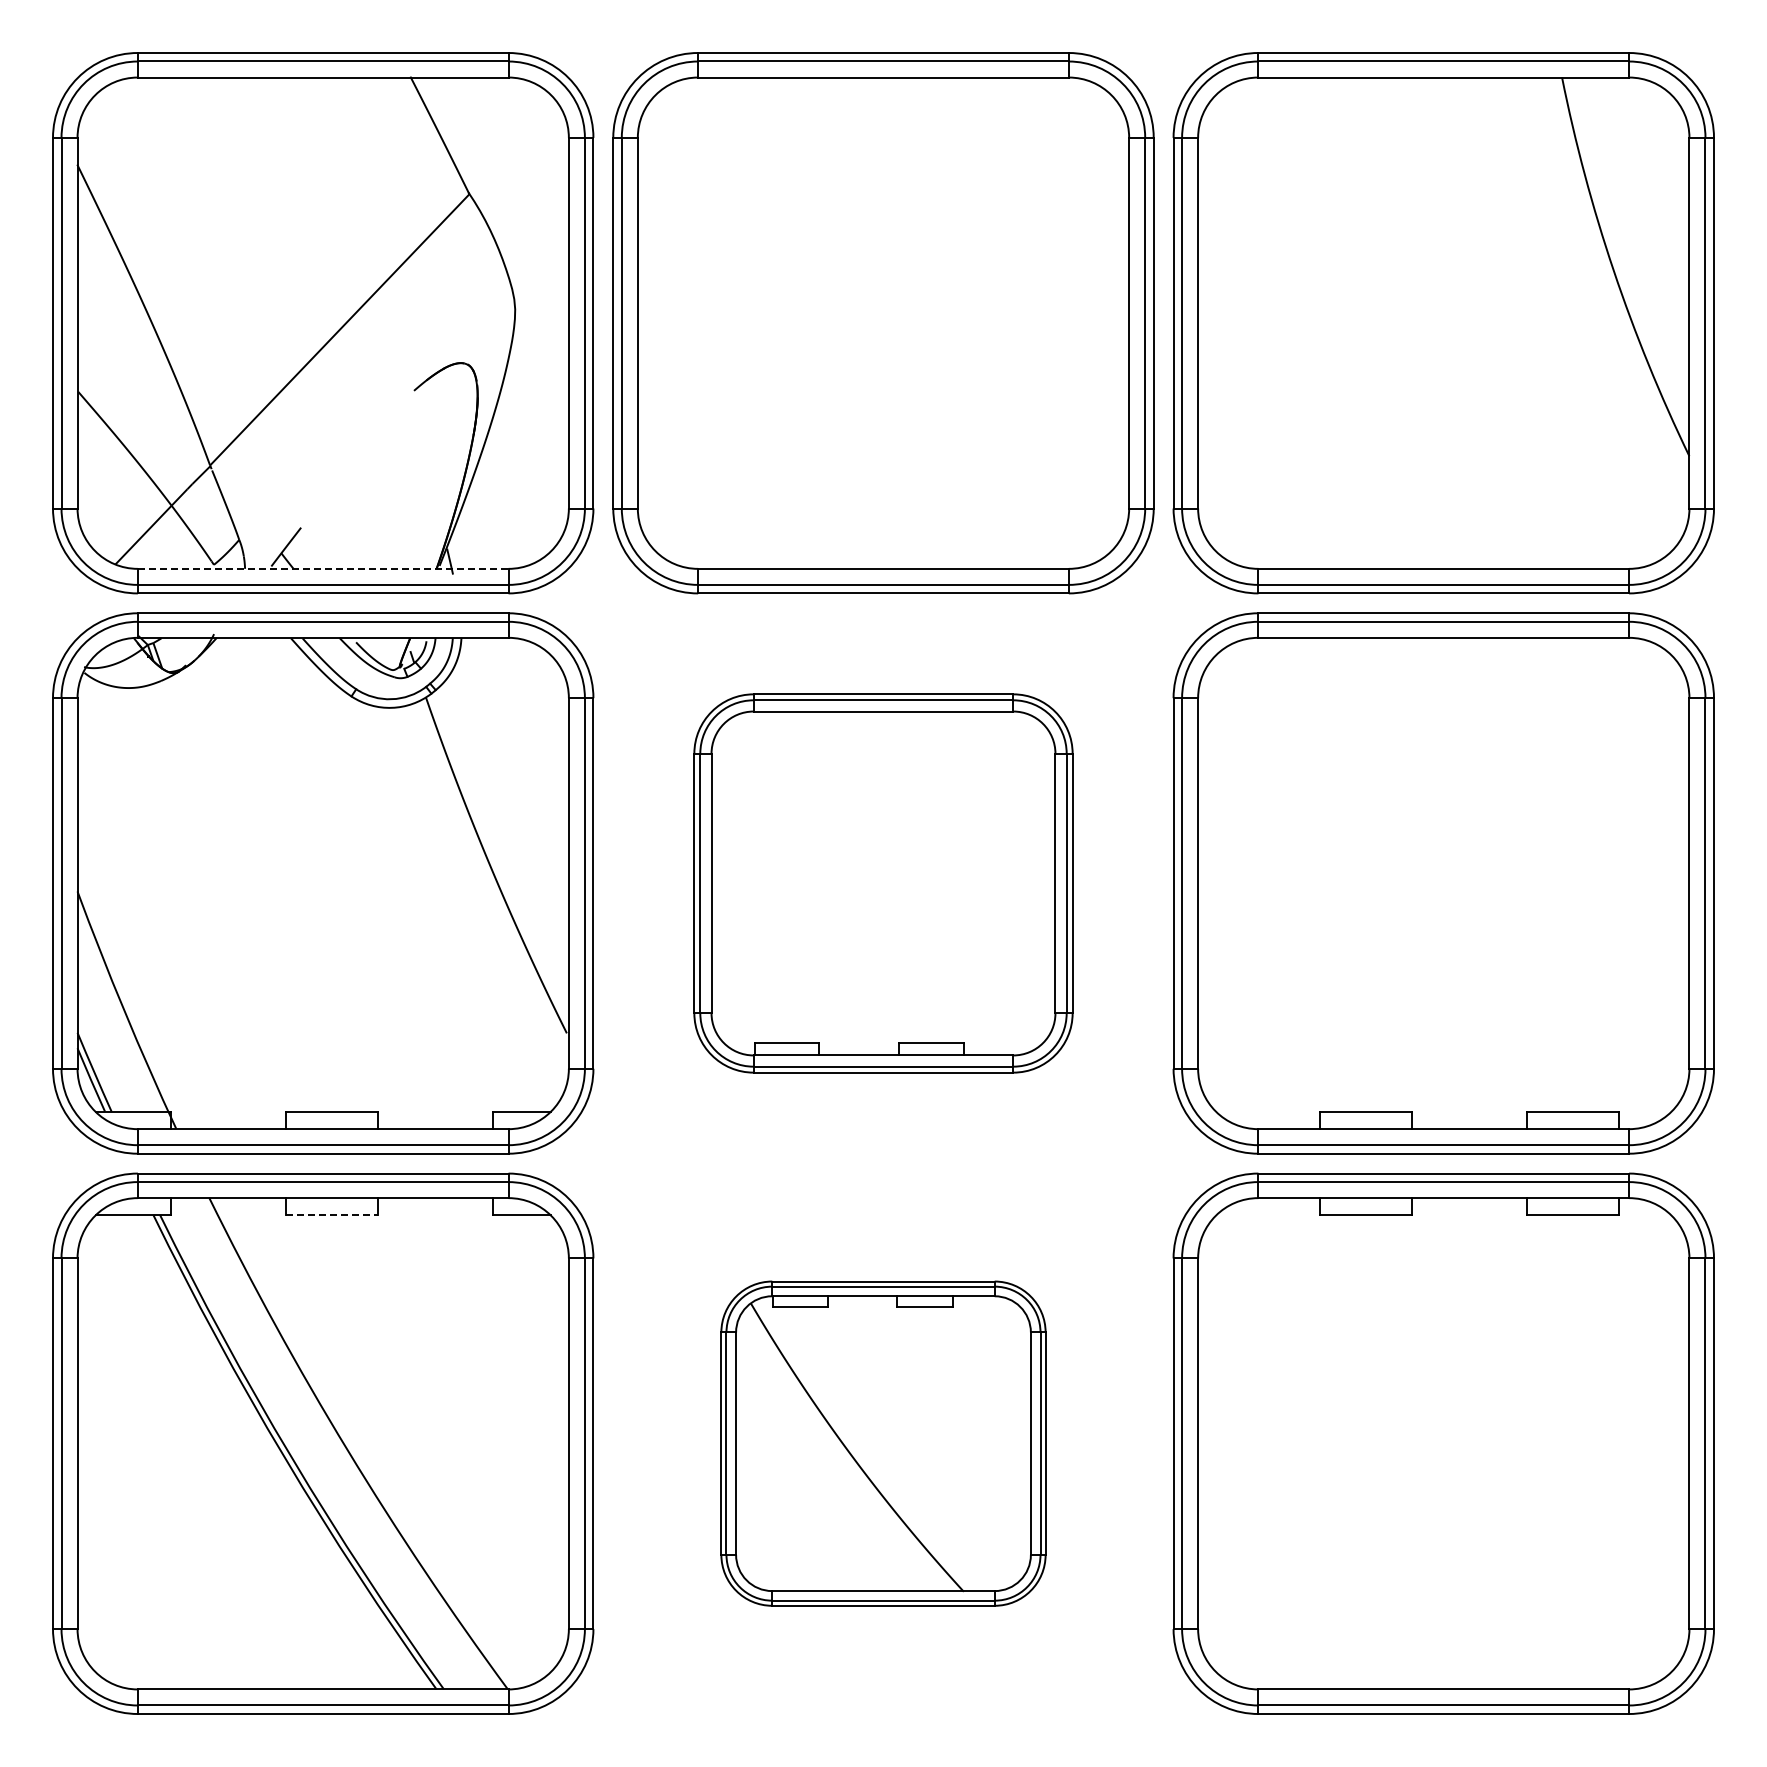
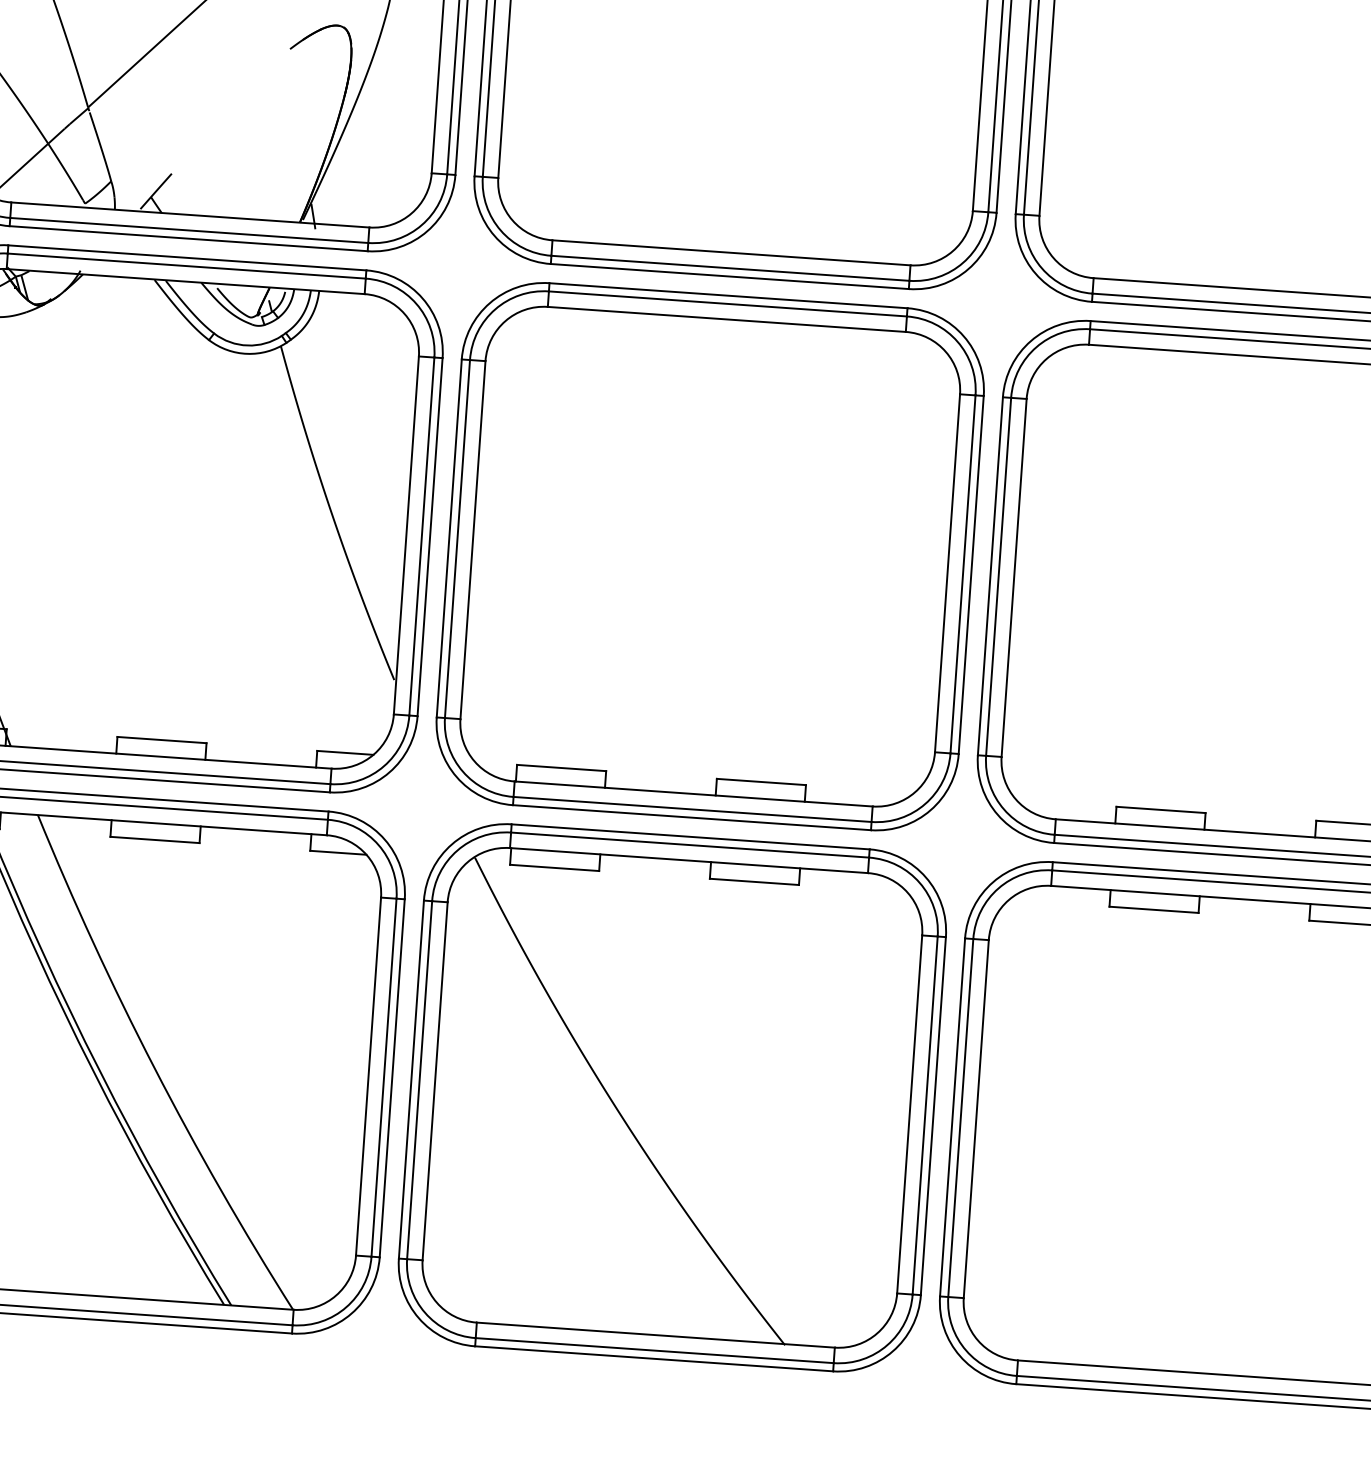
line: (323, 568) -> (190, 214), dashed -> solid
part: (883, 883) -> (710, 556), size x1.43
line: (332, 1215) -> (155, 840), dashed -> solid
part: (883, 1443) -> (672, 1097), size x1.67

